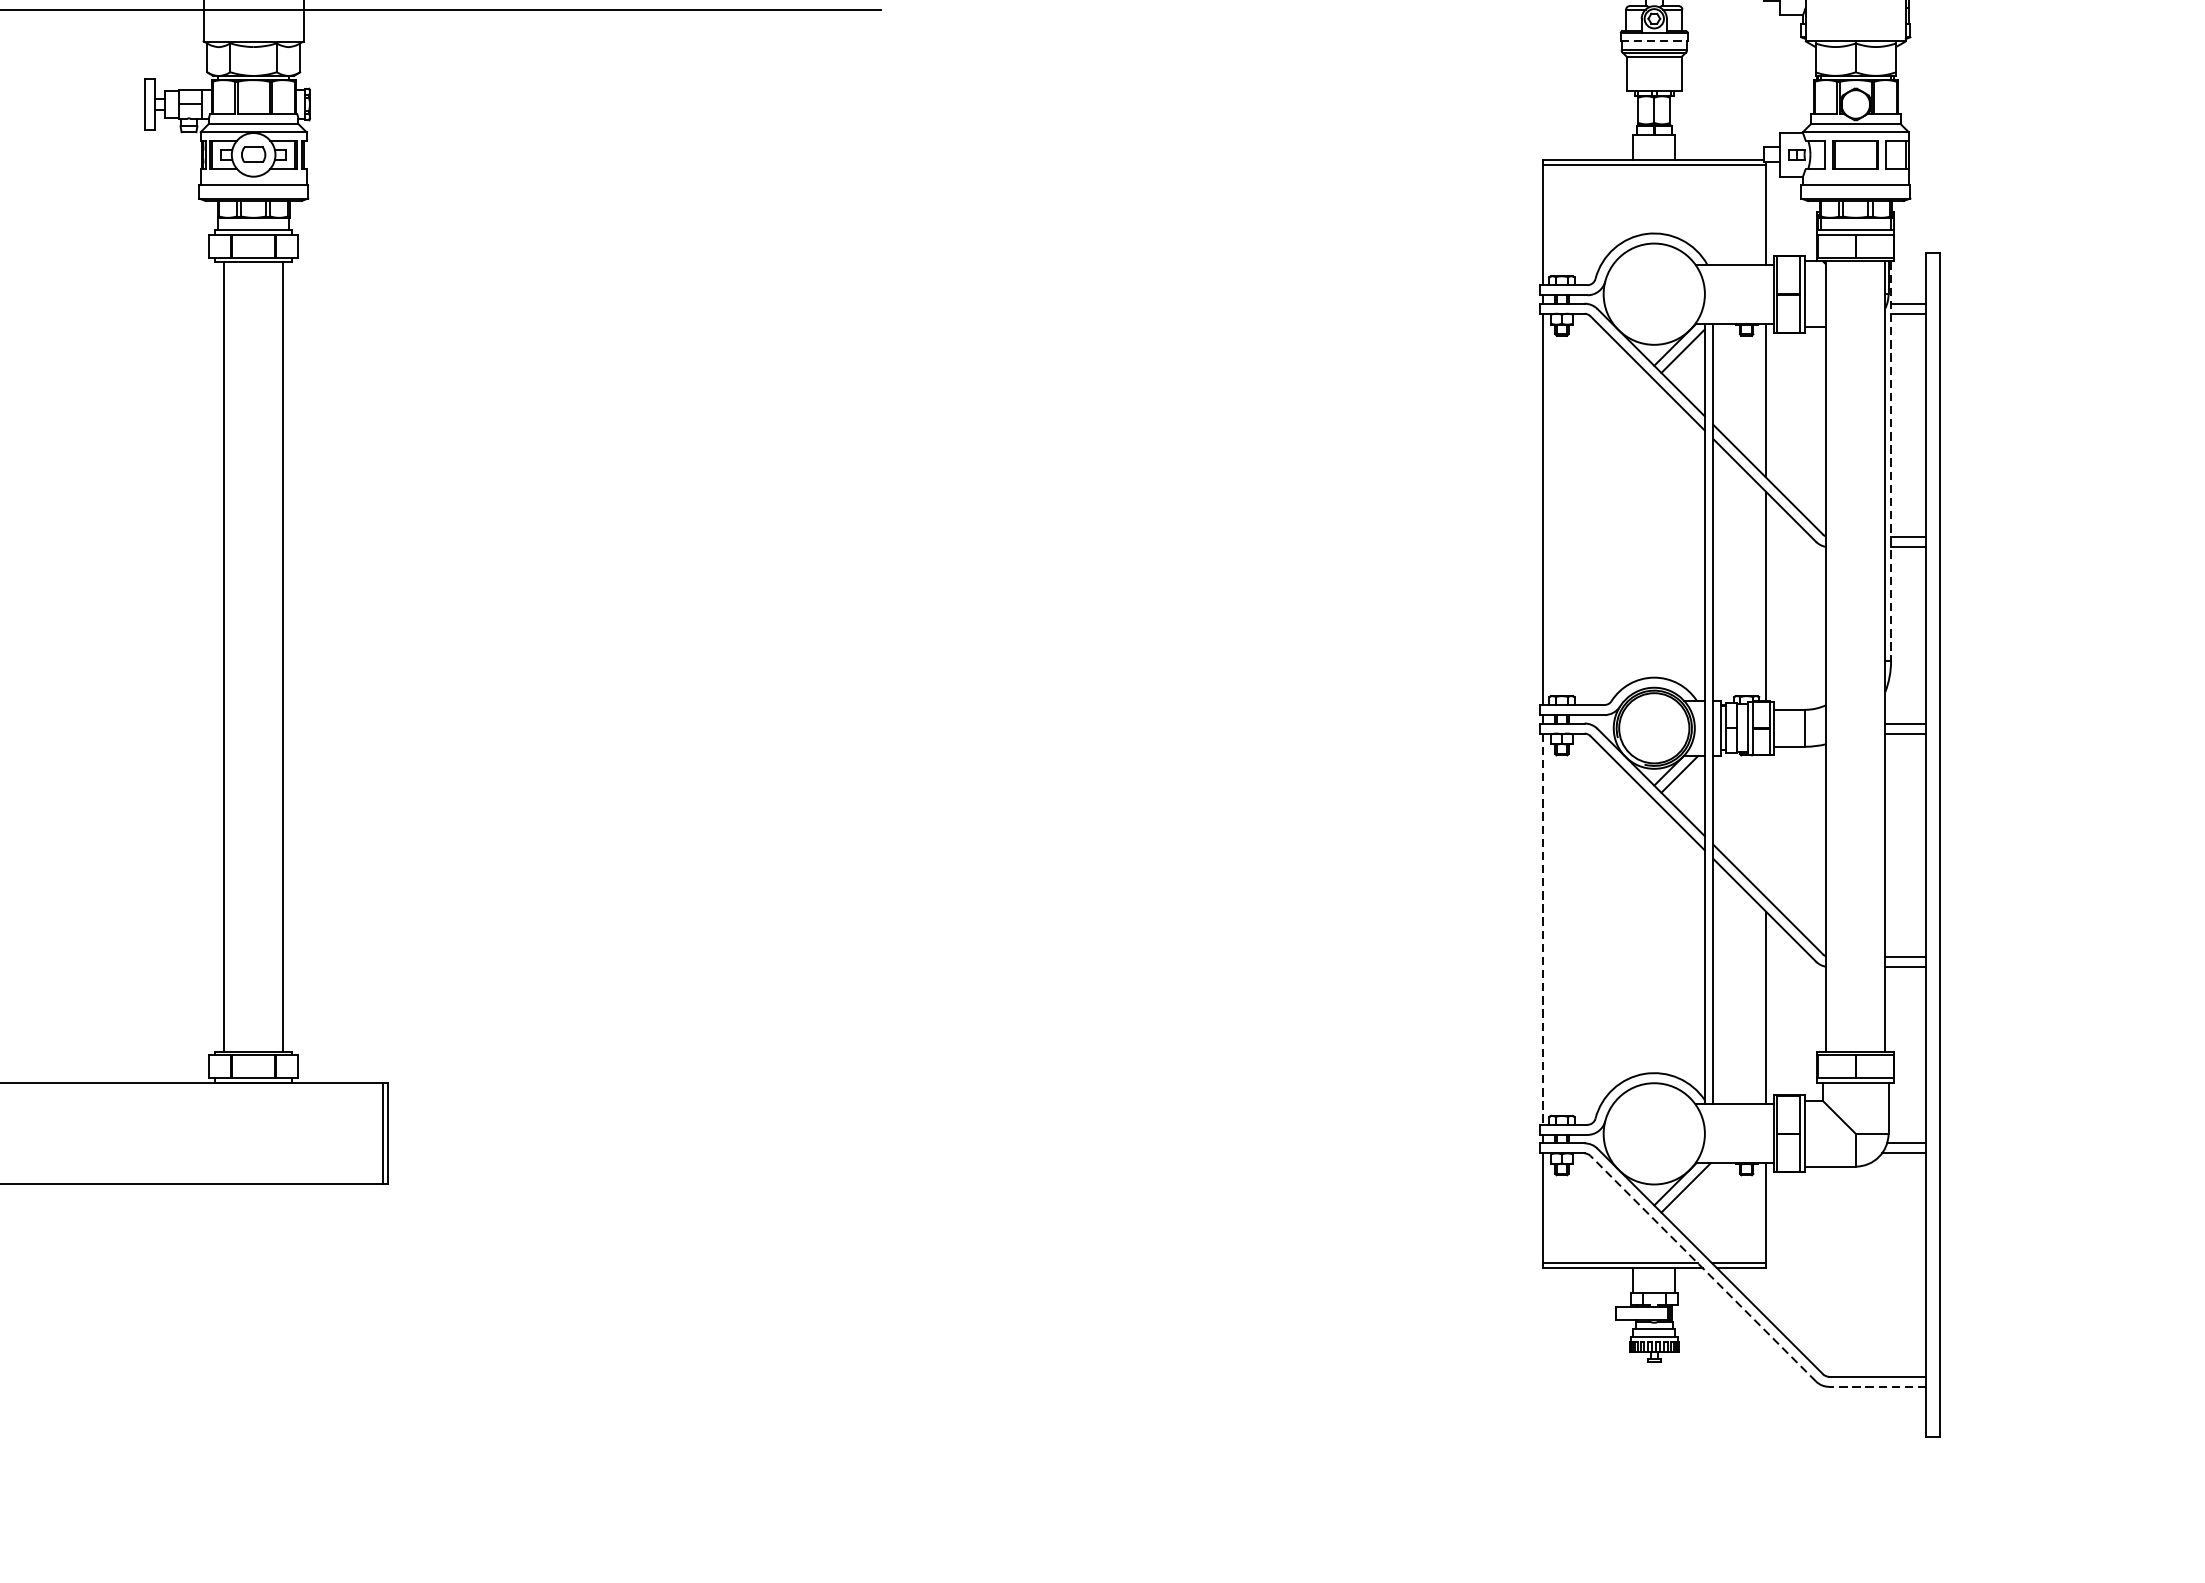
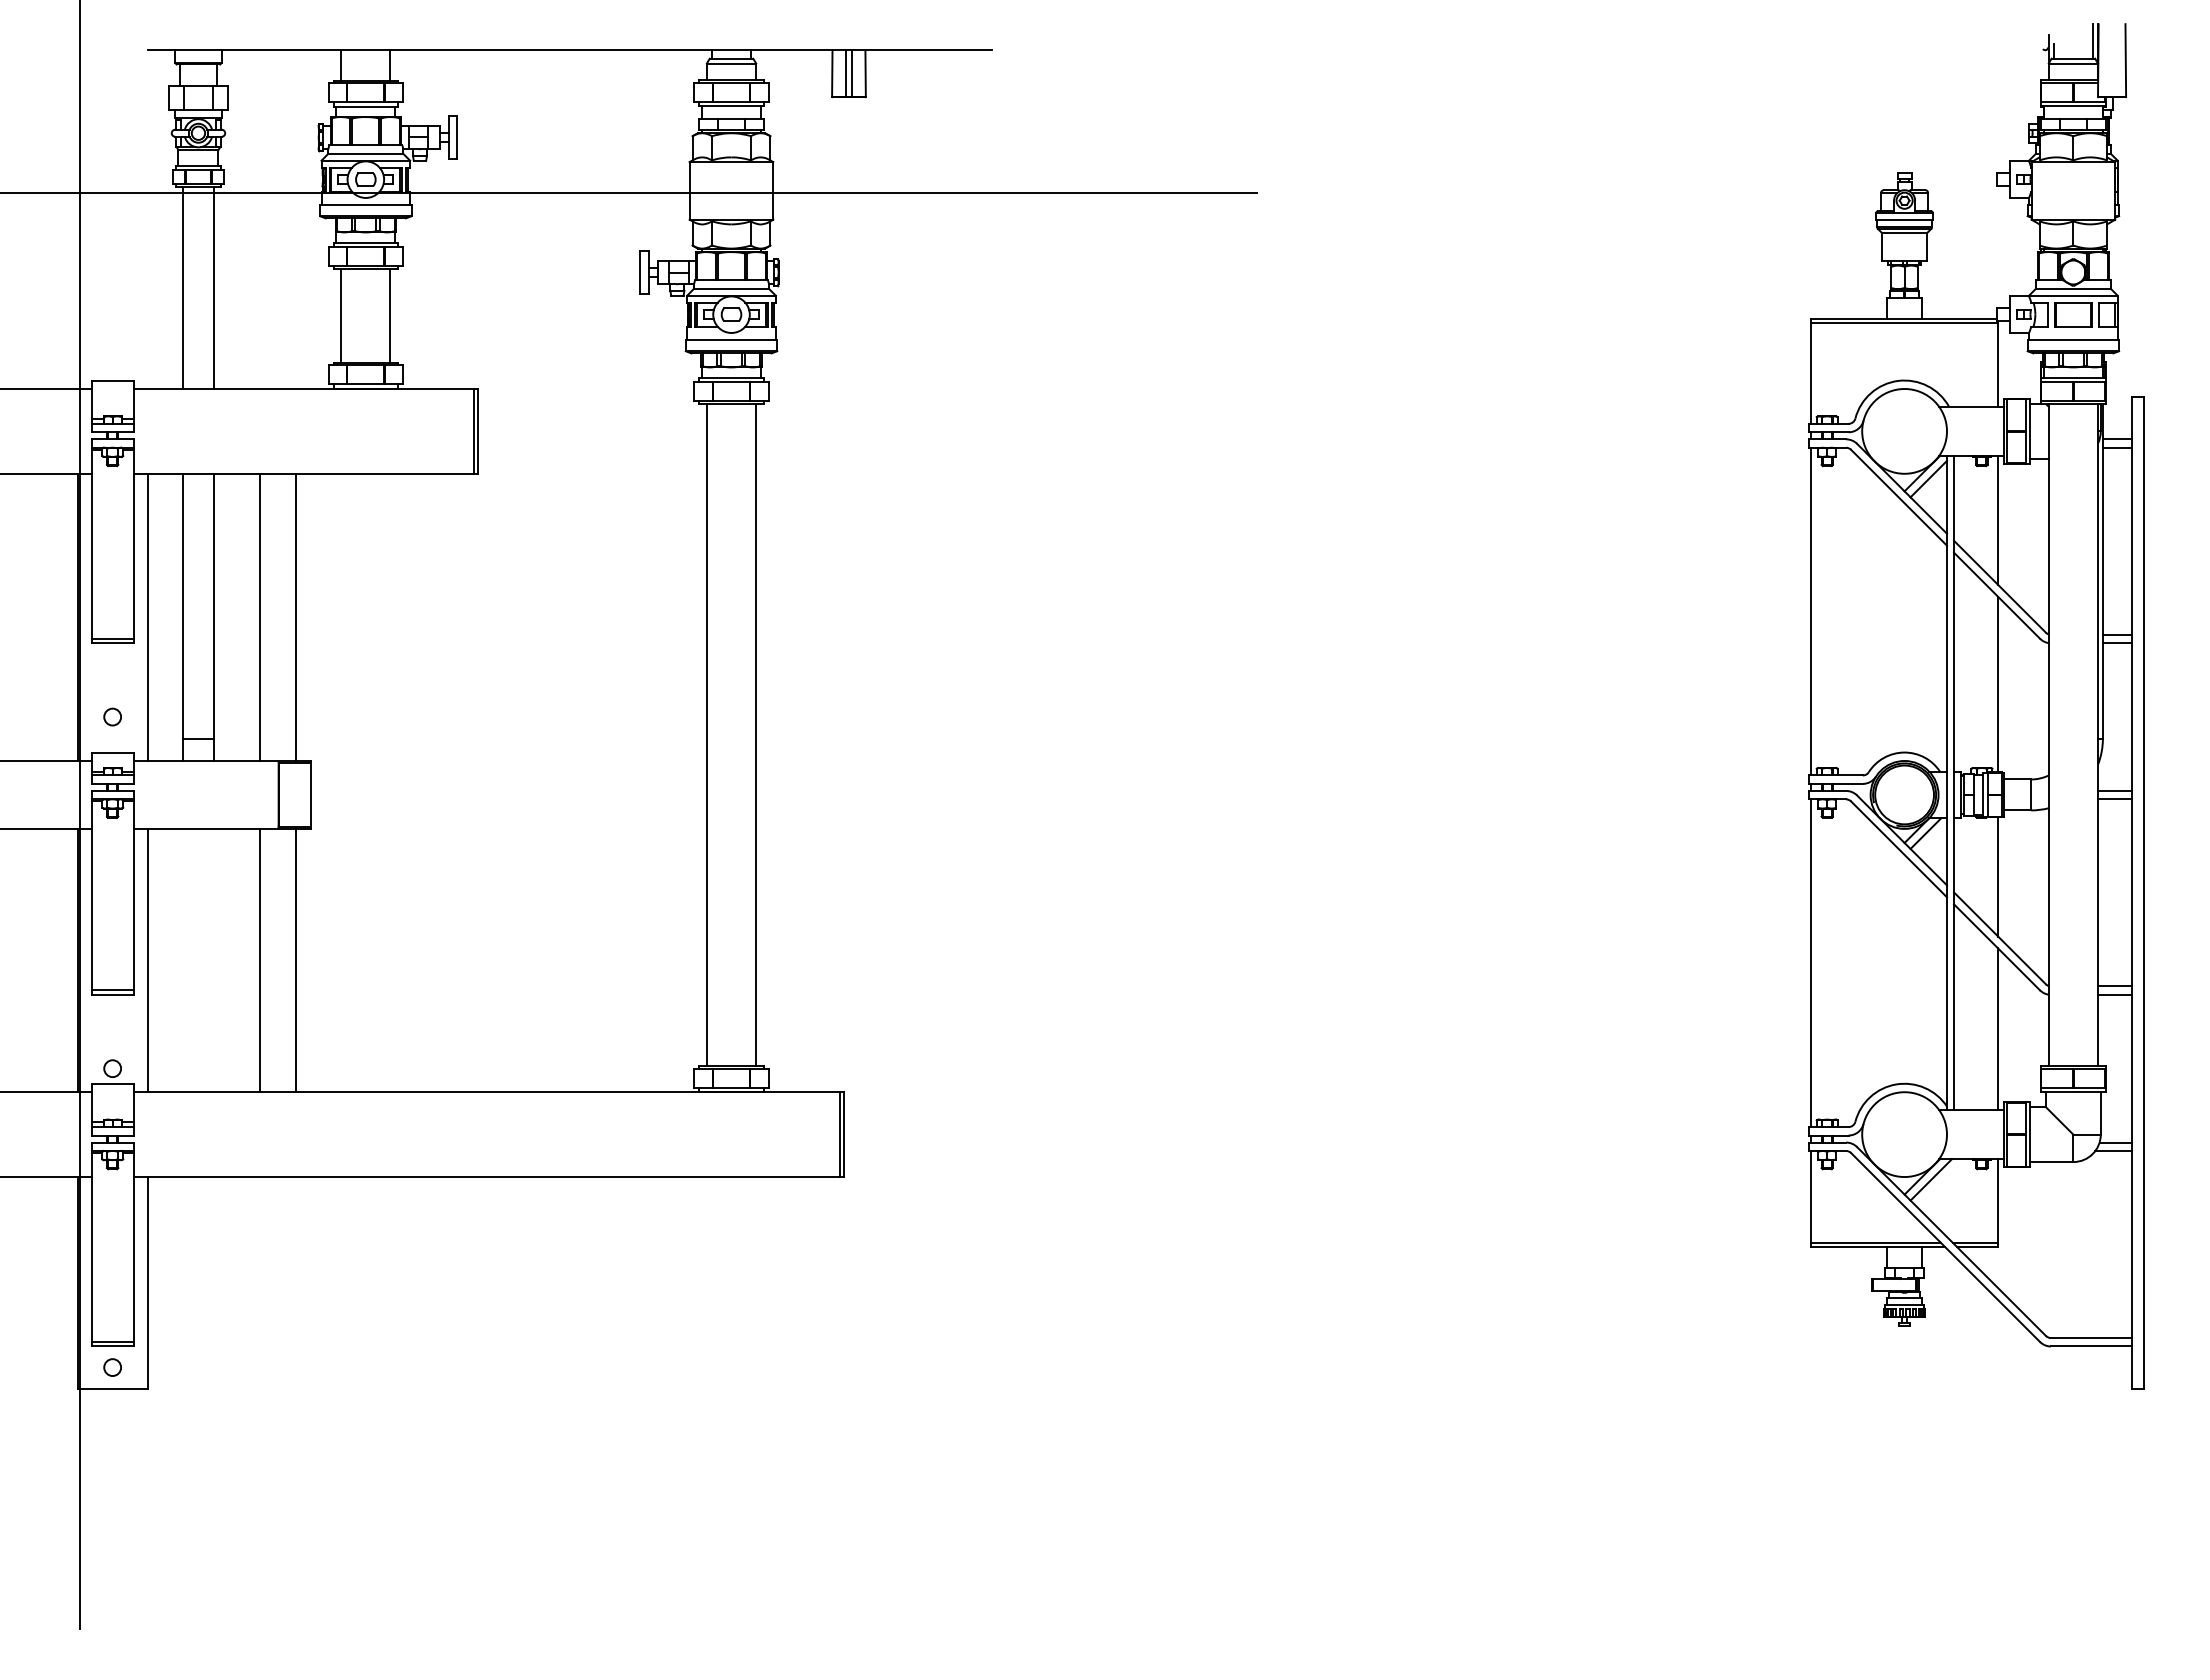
line: (1655, 41) -> (1905, 219), dashed -> solid
line: (1890, 461) -> (2102, 571), dashed -> solid
line: (1766, 825) -> (1998, 876), added
line: (1543, 929) -> (1811, 963), dashed -> solid
line: (1703, 1268) -> (1945, 1247), dashed -> solid
line: (1877, 1386) -> (2091, 1346), dashed -> solid

